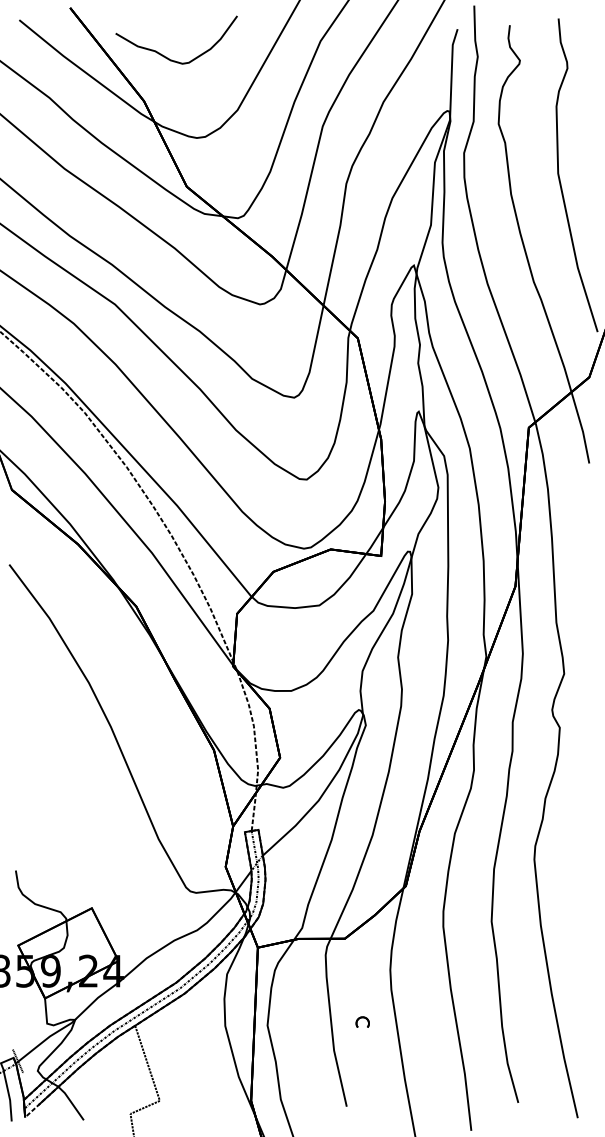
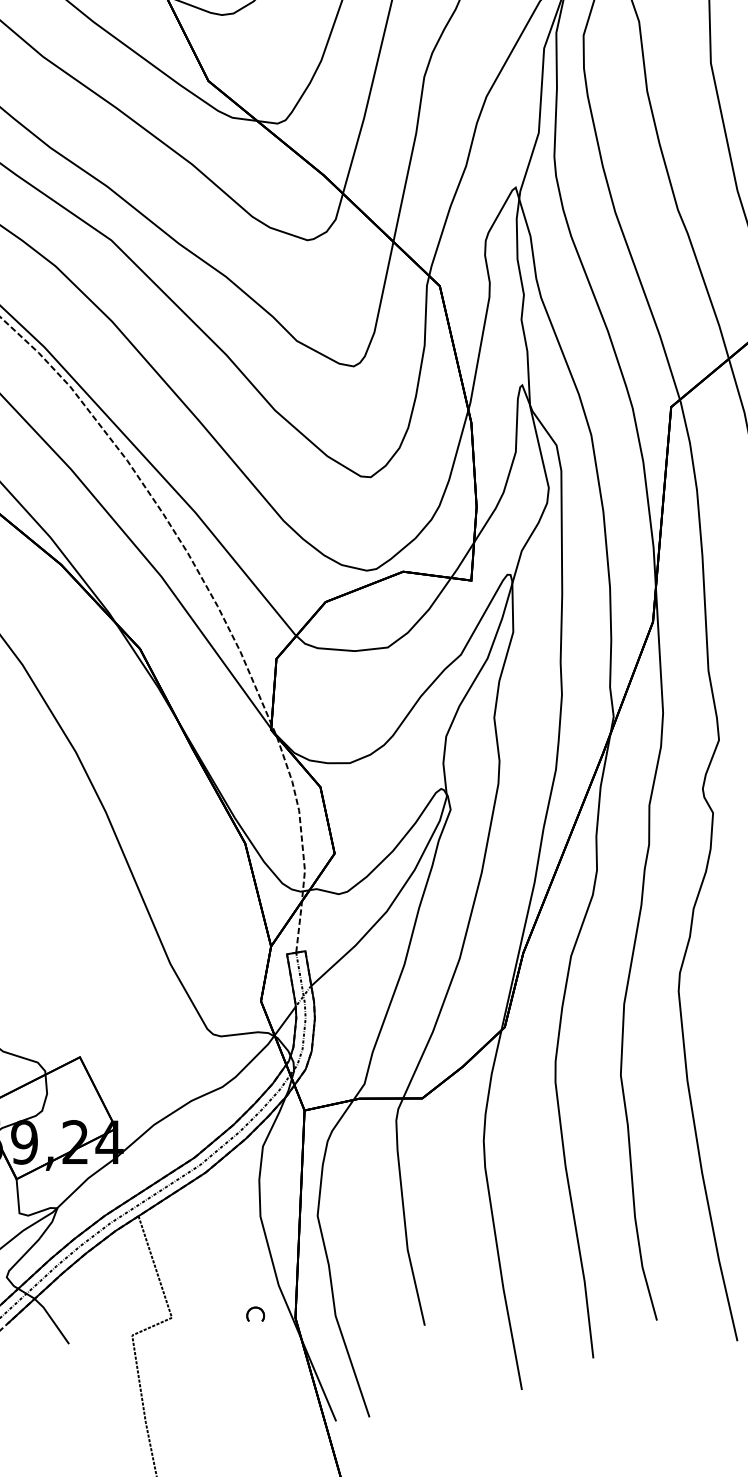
part: (362, 1021) -> (255, 1313), moved

